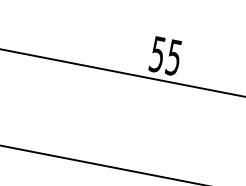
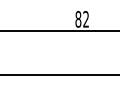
text: (164, 56) -> (81, 19), 55 -> 82

